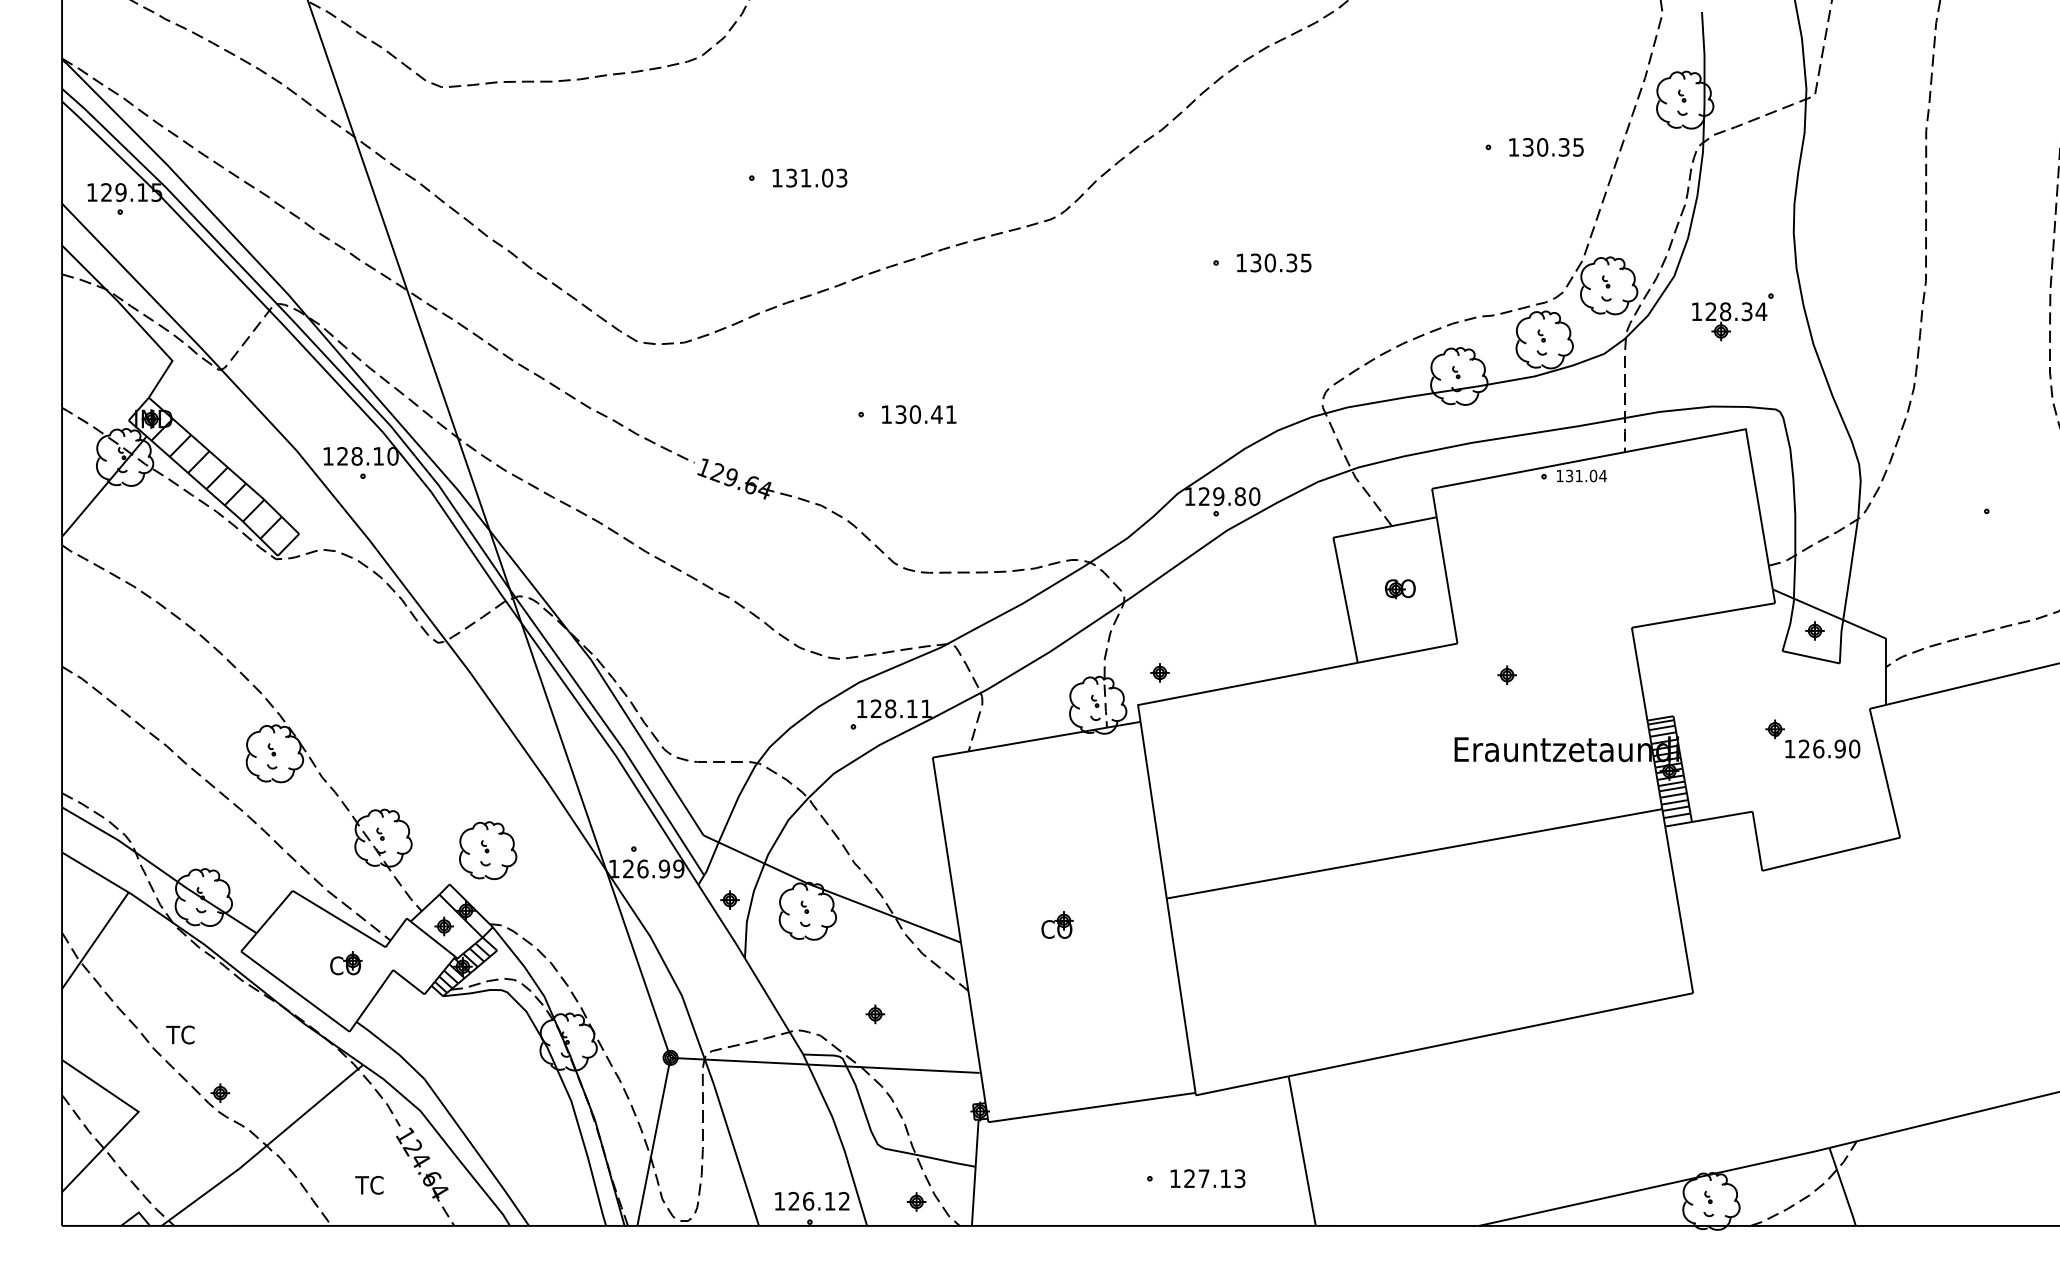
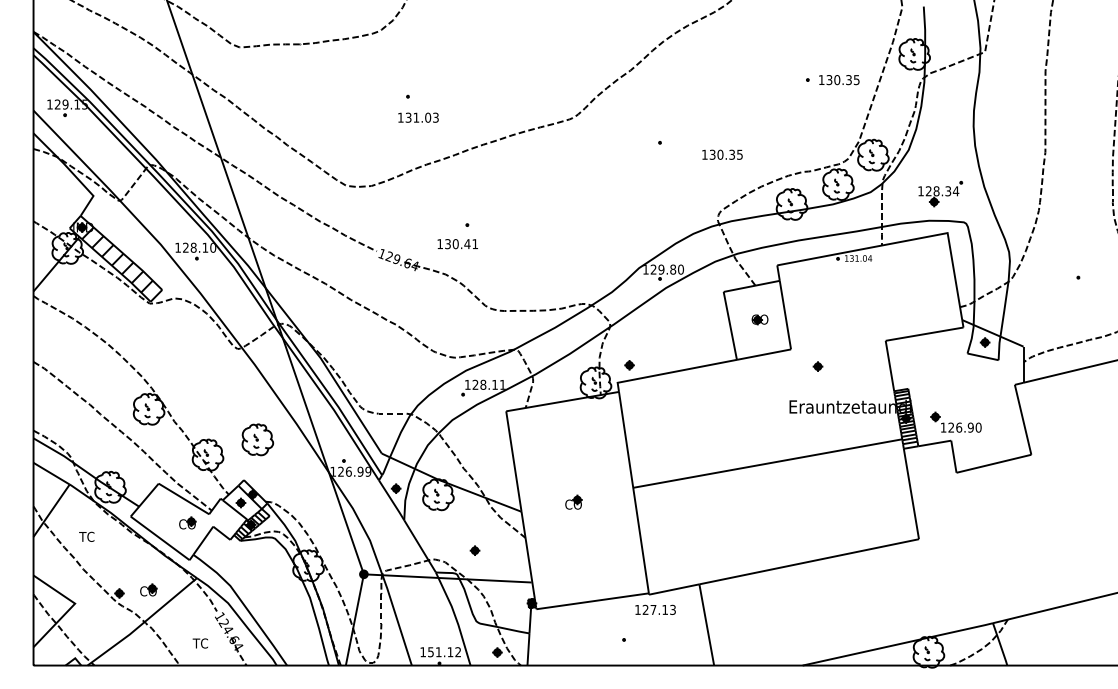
text: (809, 177) -> (418, 117), moved
text: (1274, 262) -> (722, 154), moved
part: (1732, 315) -> (940, 193), moved
text: (918, 415) -> (457, 244), moved
part: (1811, 737) -> (955, 421), moved
part: (487, 850) -> (257, 439), moved
text: (179, 1034) -> (86, 536), moved
part: (273, 1085) -> (148, 589), added
text: (1207, 1177) -> (655, 609), moved
text: (800, 1201) -> (434, 652), 126.12 -> 151.12

